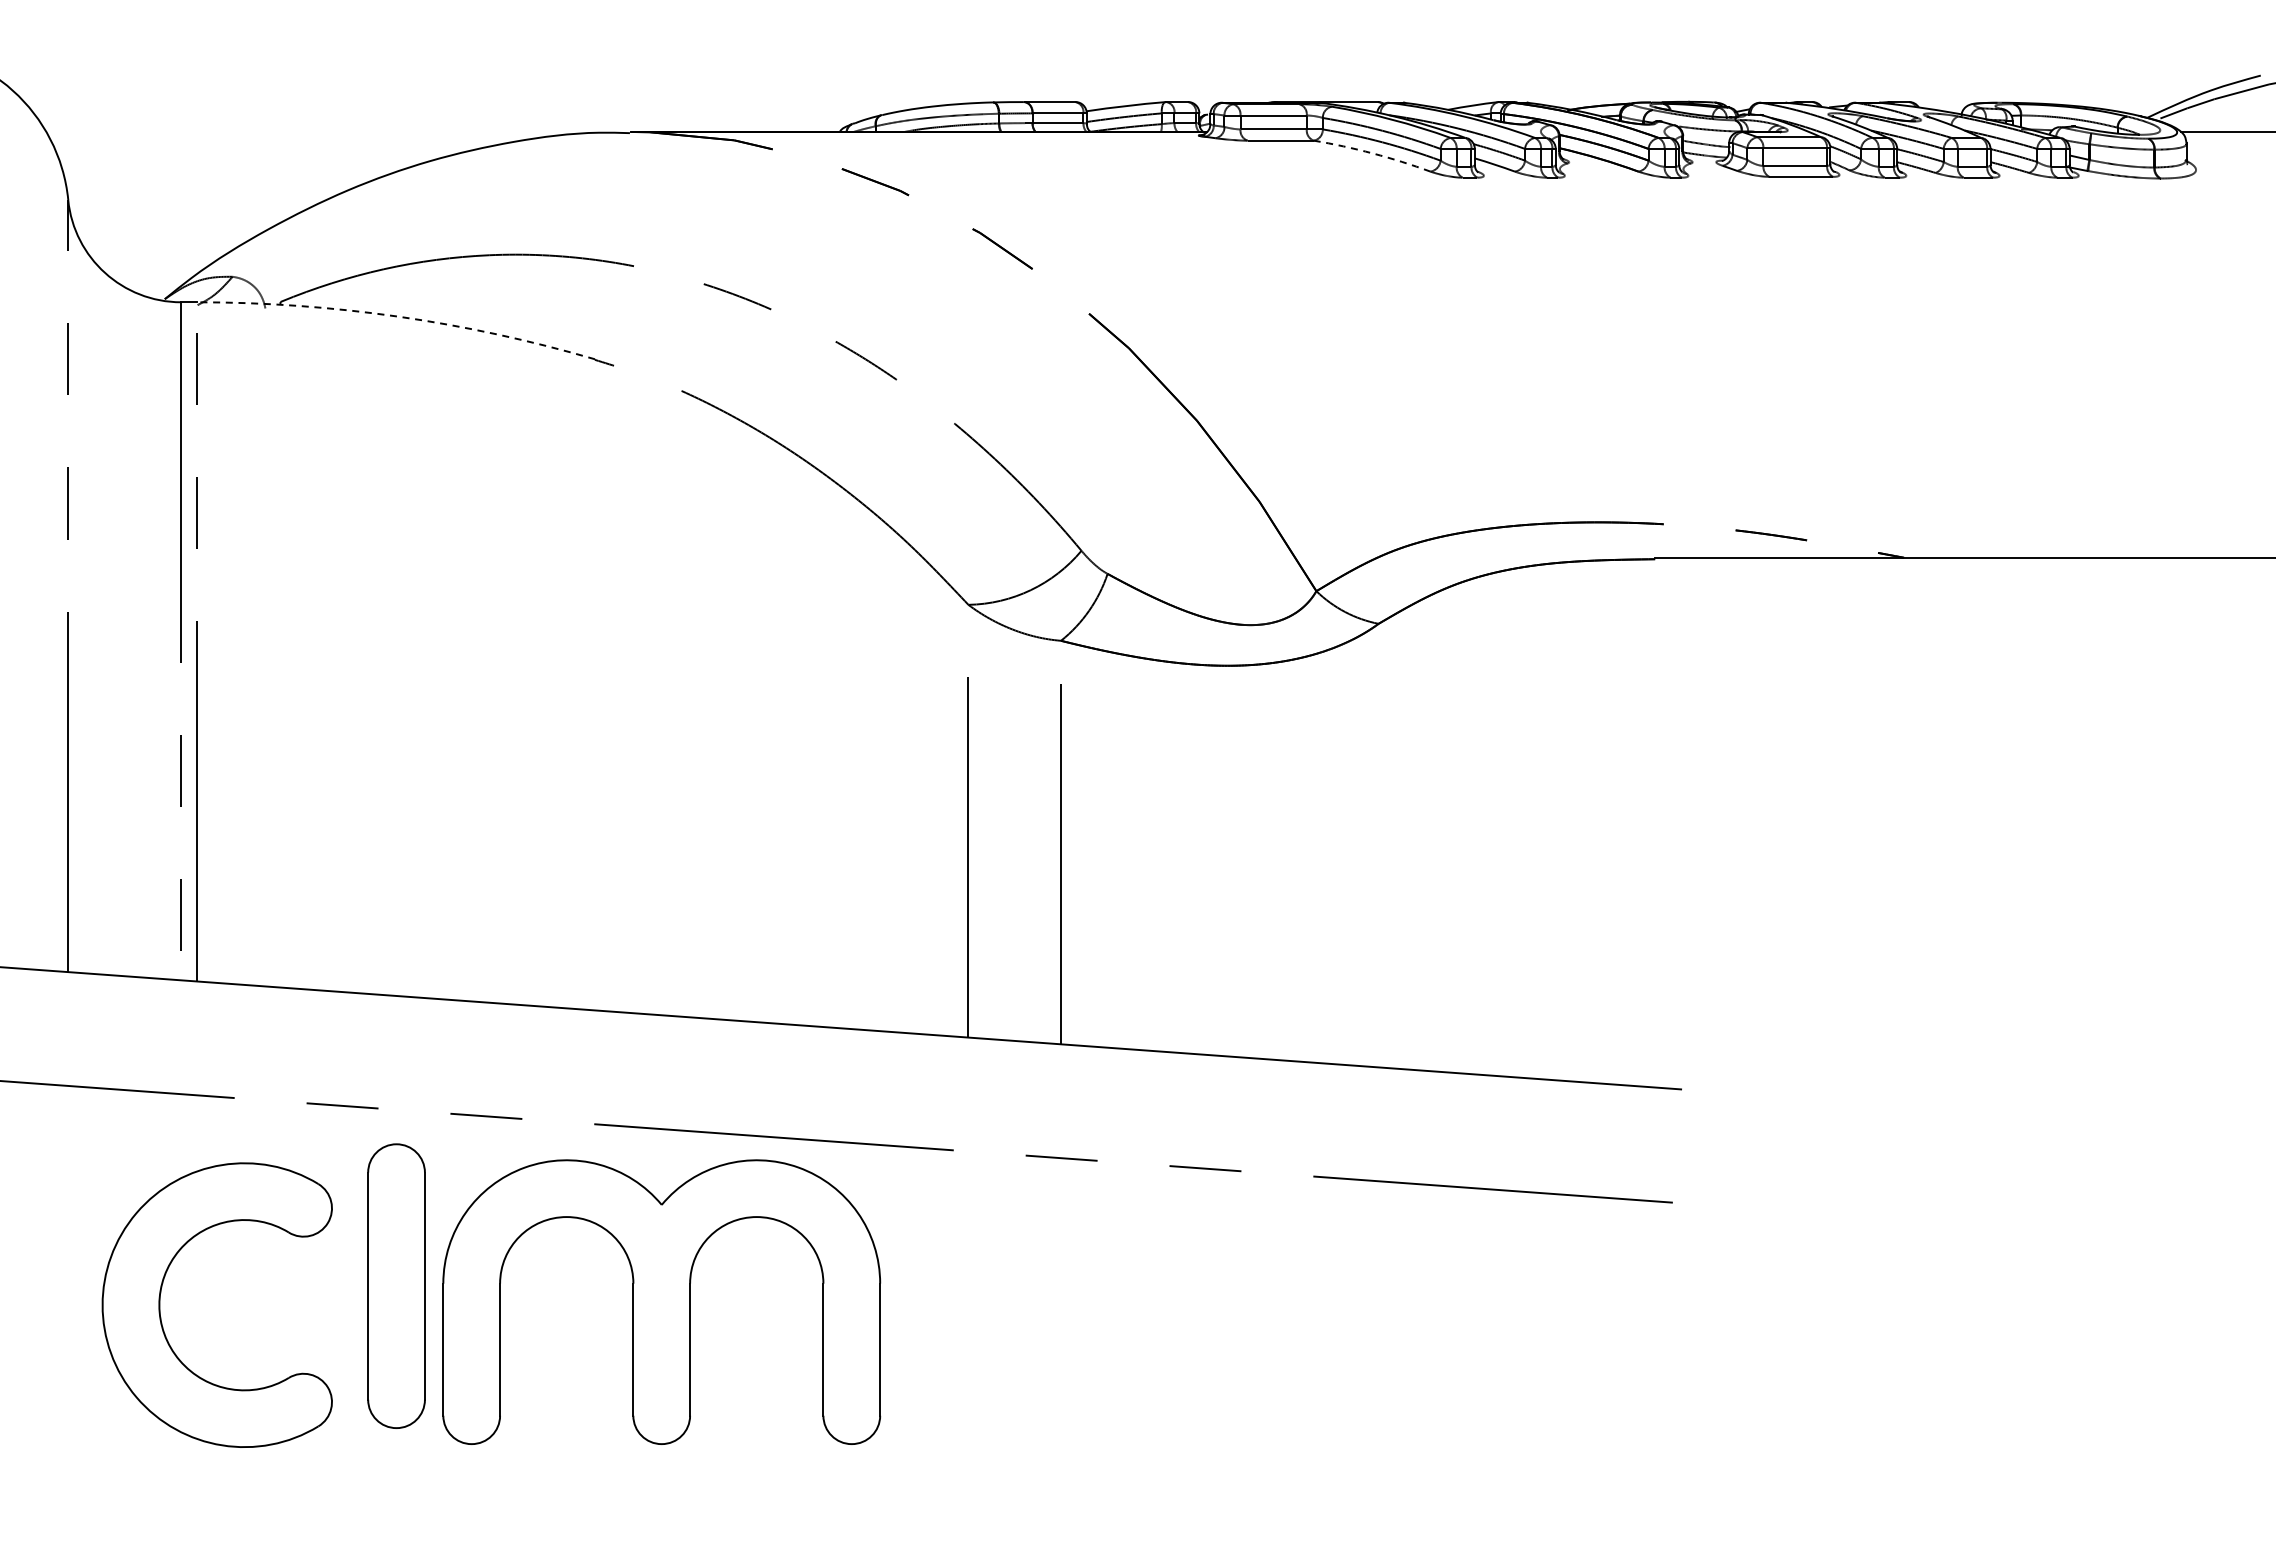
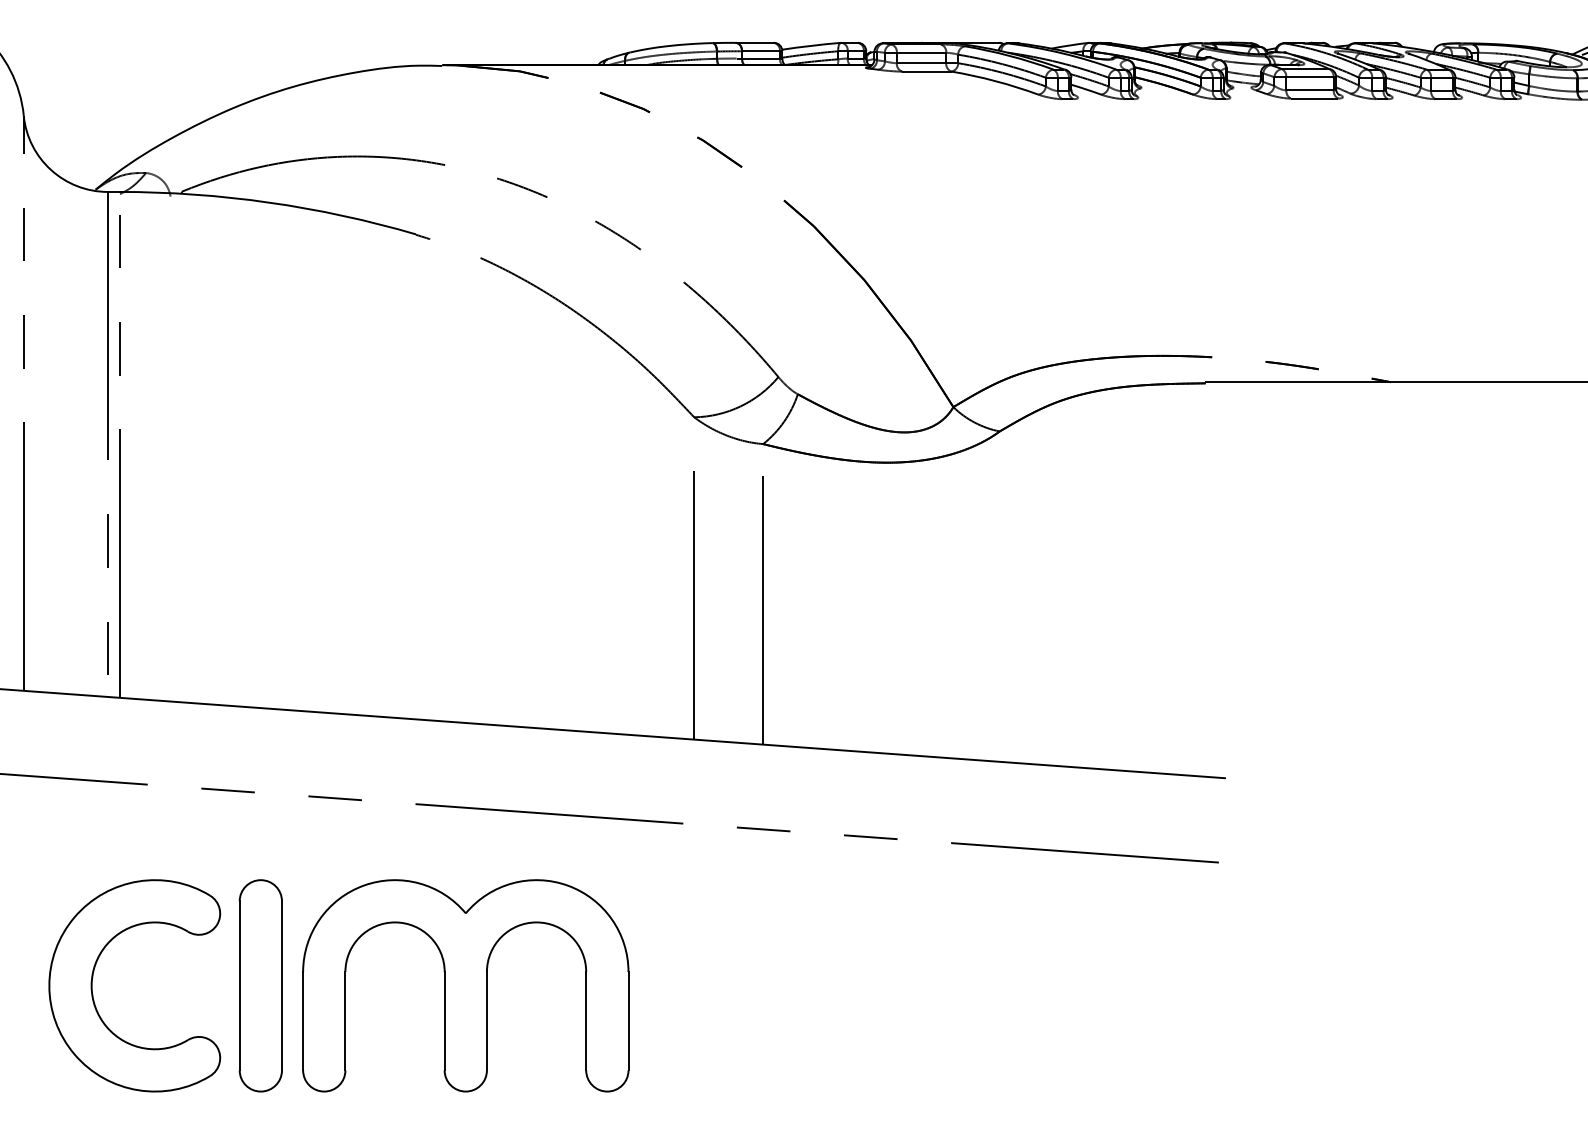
arc: (1372, 153) -> (995, 81), dashed -> solid
arc: (397, 316) -> (268, 202), dashed -> solid
part: (396, 1285) -> (260, 985), moved
part: (661, 1301) -> (465, 985), moved
part: (160, 1304) -> (92, 985), moved

